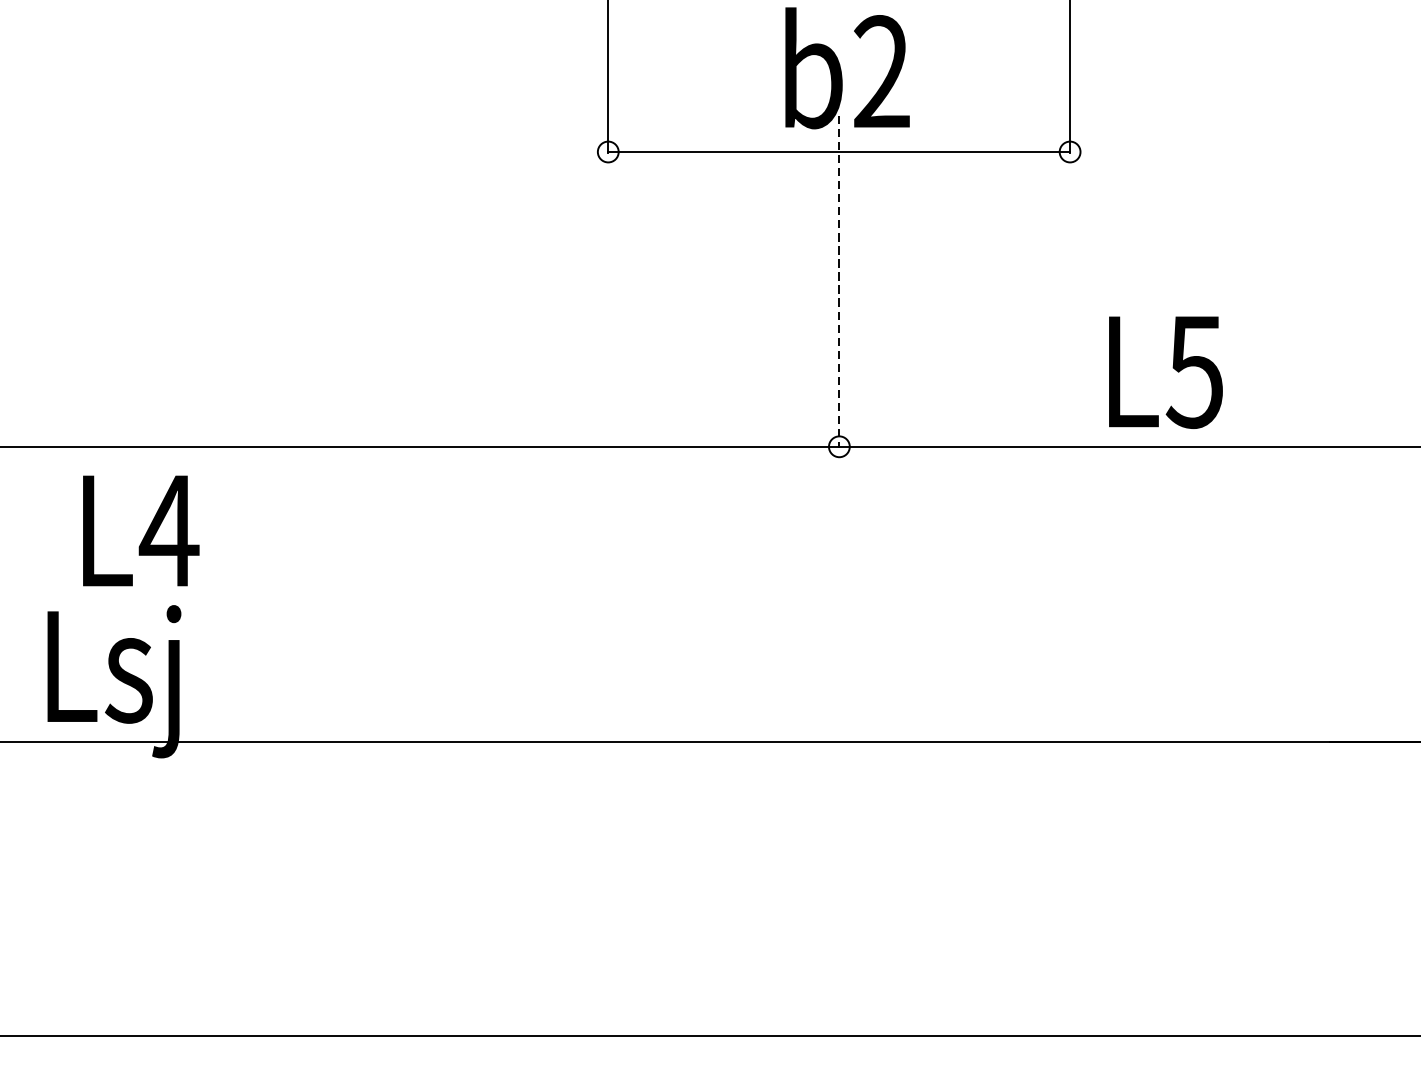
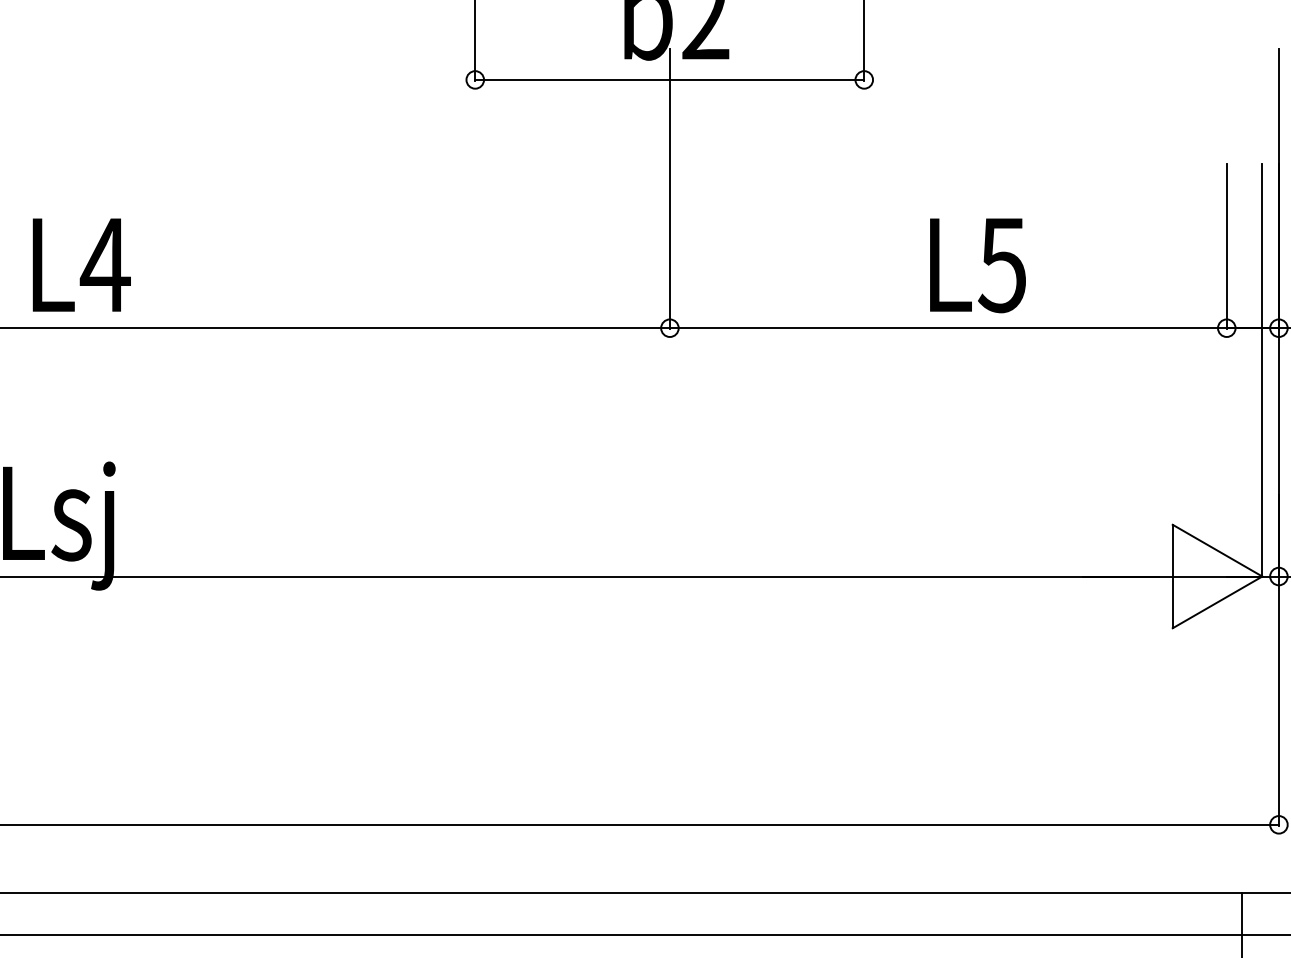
line: (838, 282) -> (669, 189), dashed -> solid
text: (1165, 372) -> (977, 265), moved
text: (140, 530) -> (81, 264), moved

